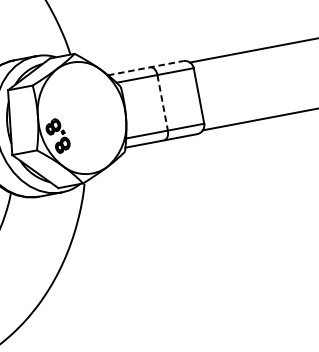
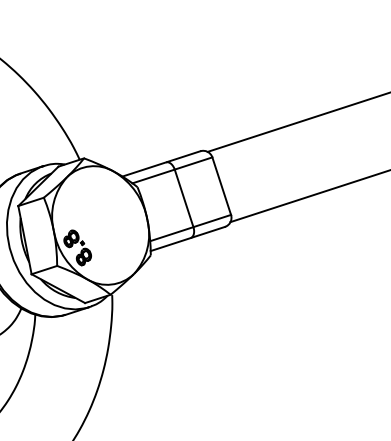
line: (145, 67) -> (161, 163), dashed -> solid
line: (163, 102) -> (184, 198), dashed -> solid

